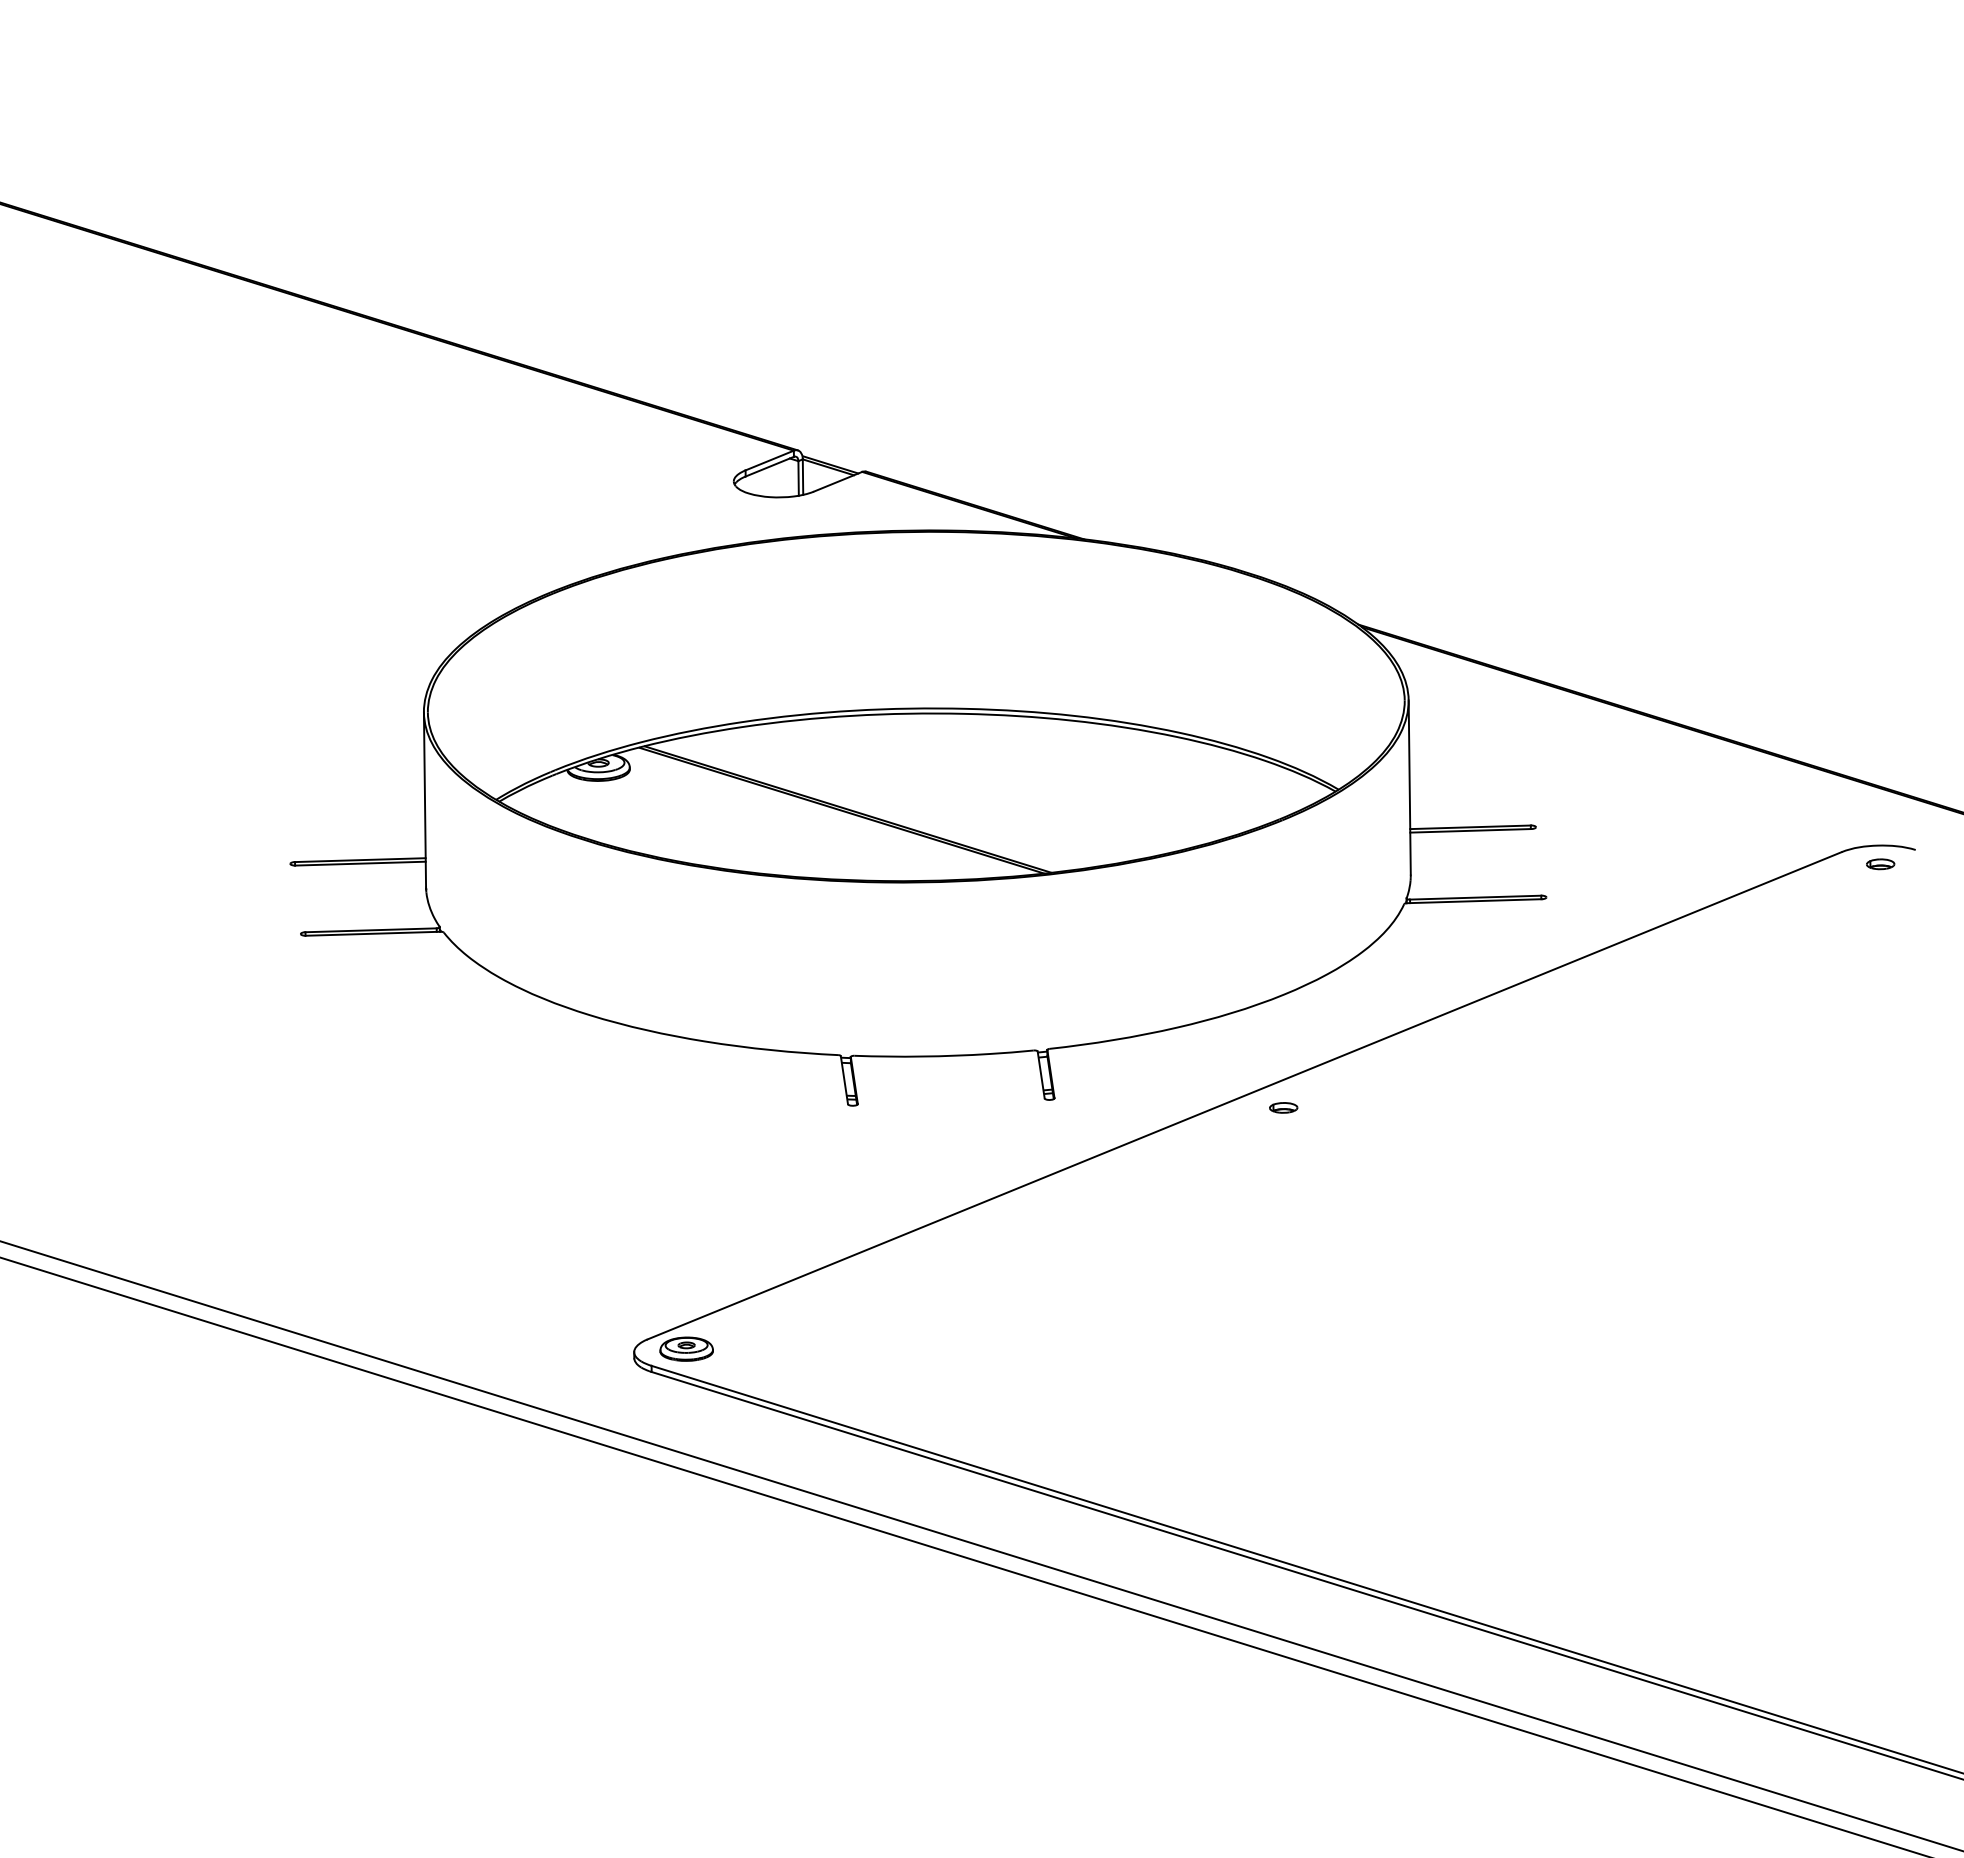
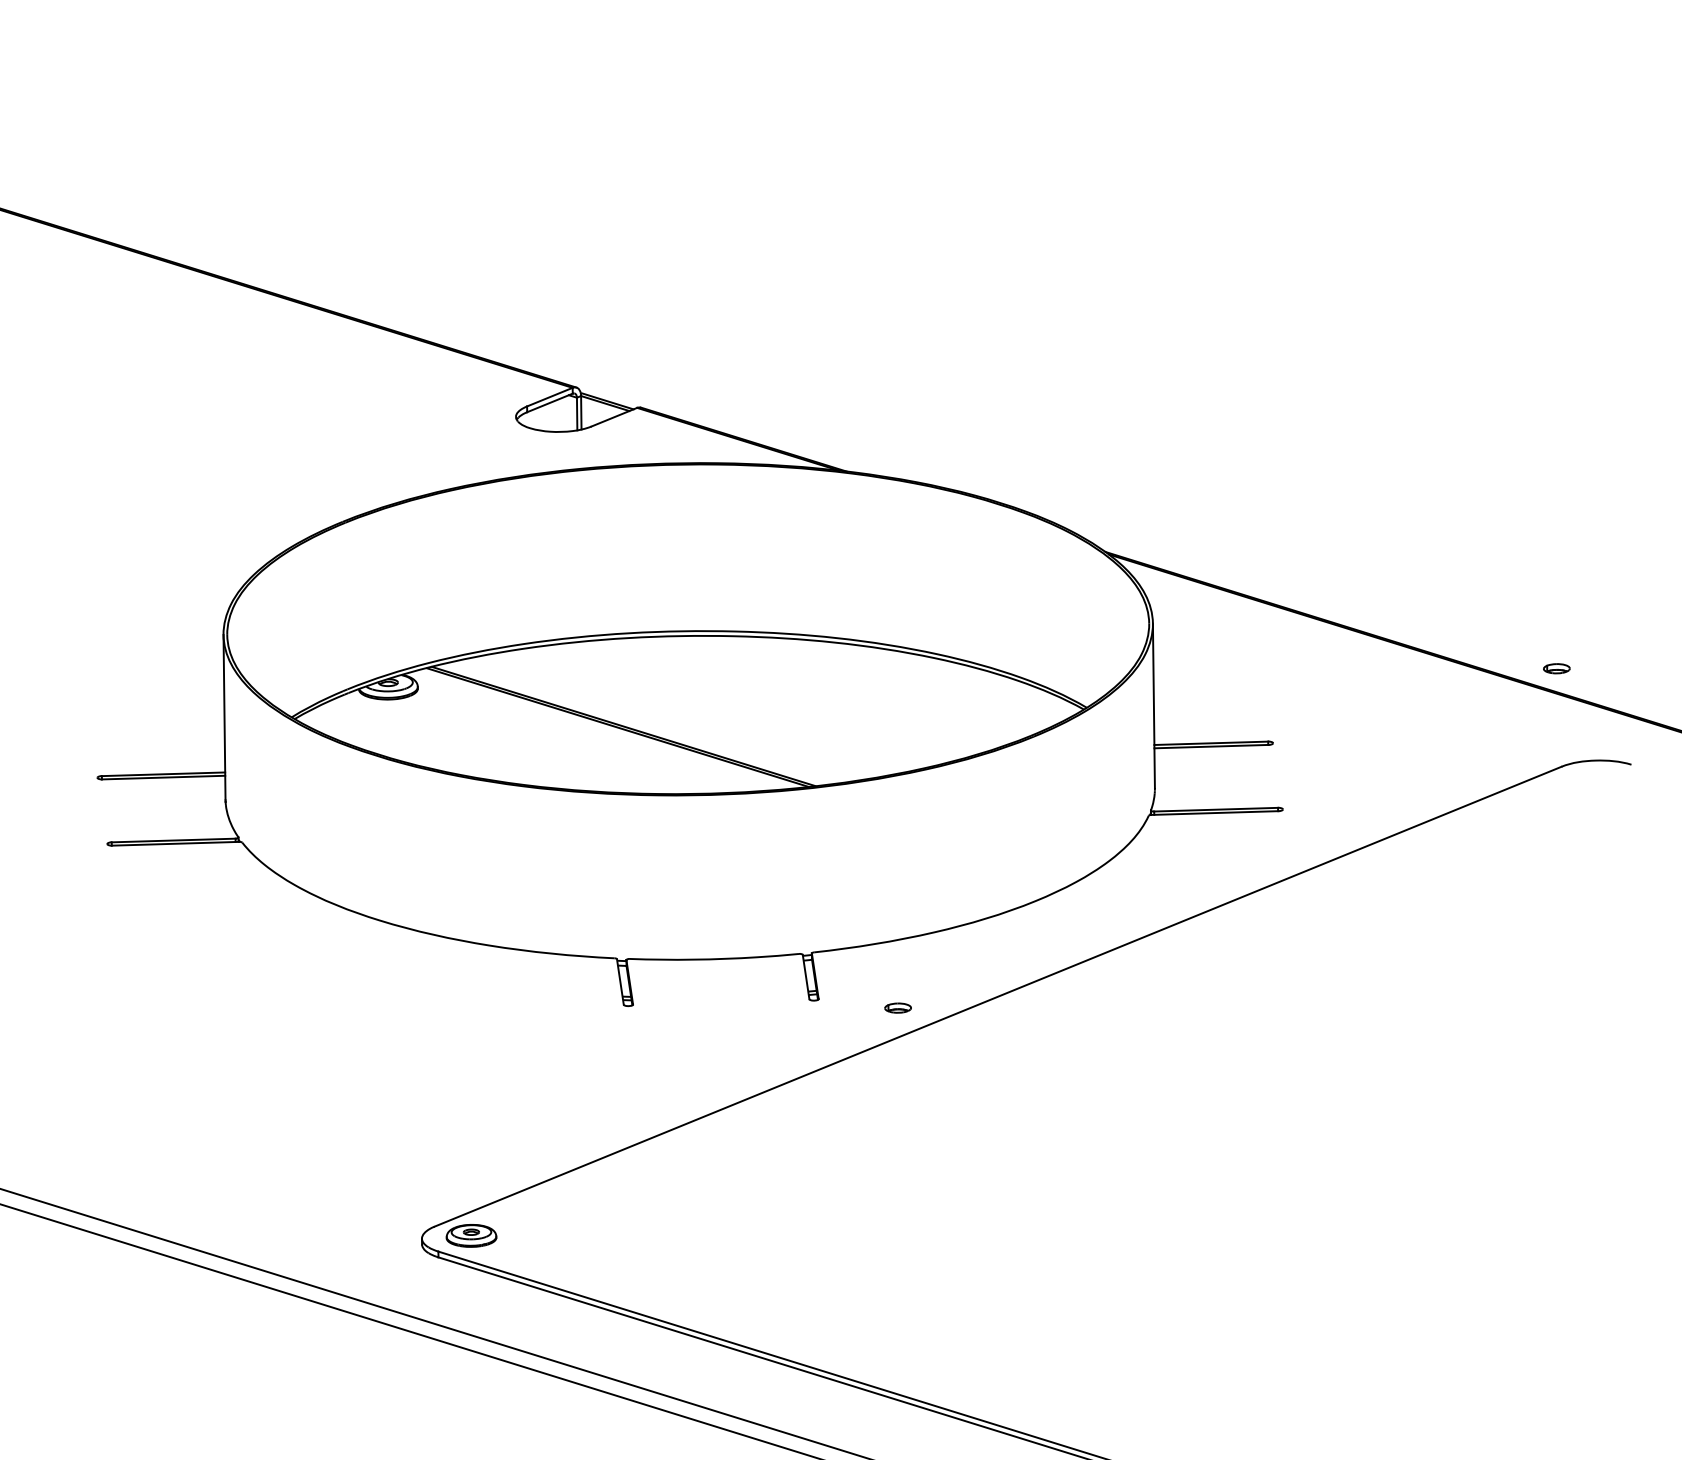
part: (1880, 864) -> (1556, 668), moved
part: (1283, 1107) -> (897, 1007), moved

